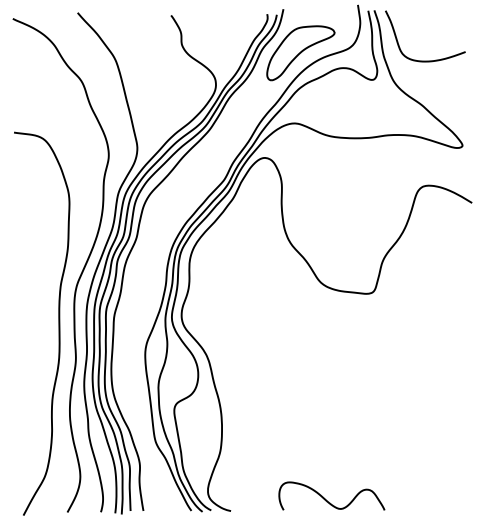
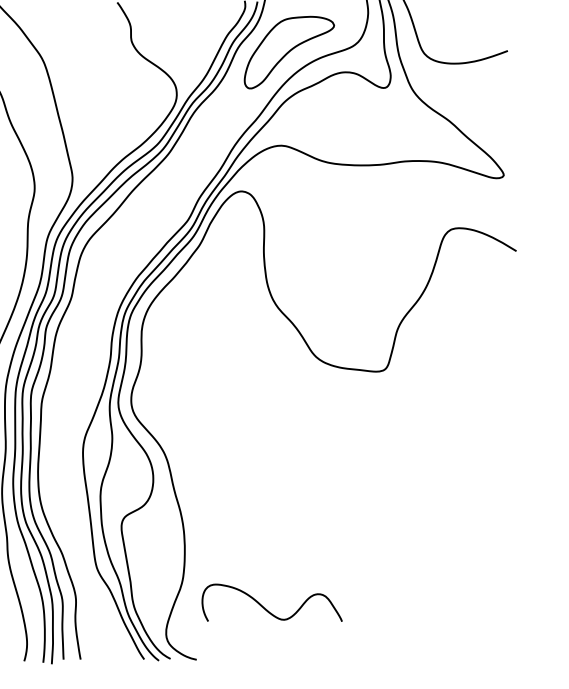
curve: (326, 499) -> (265, 607), moved

